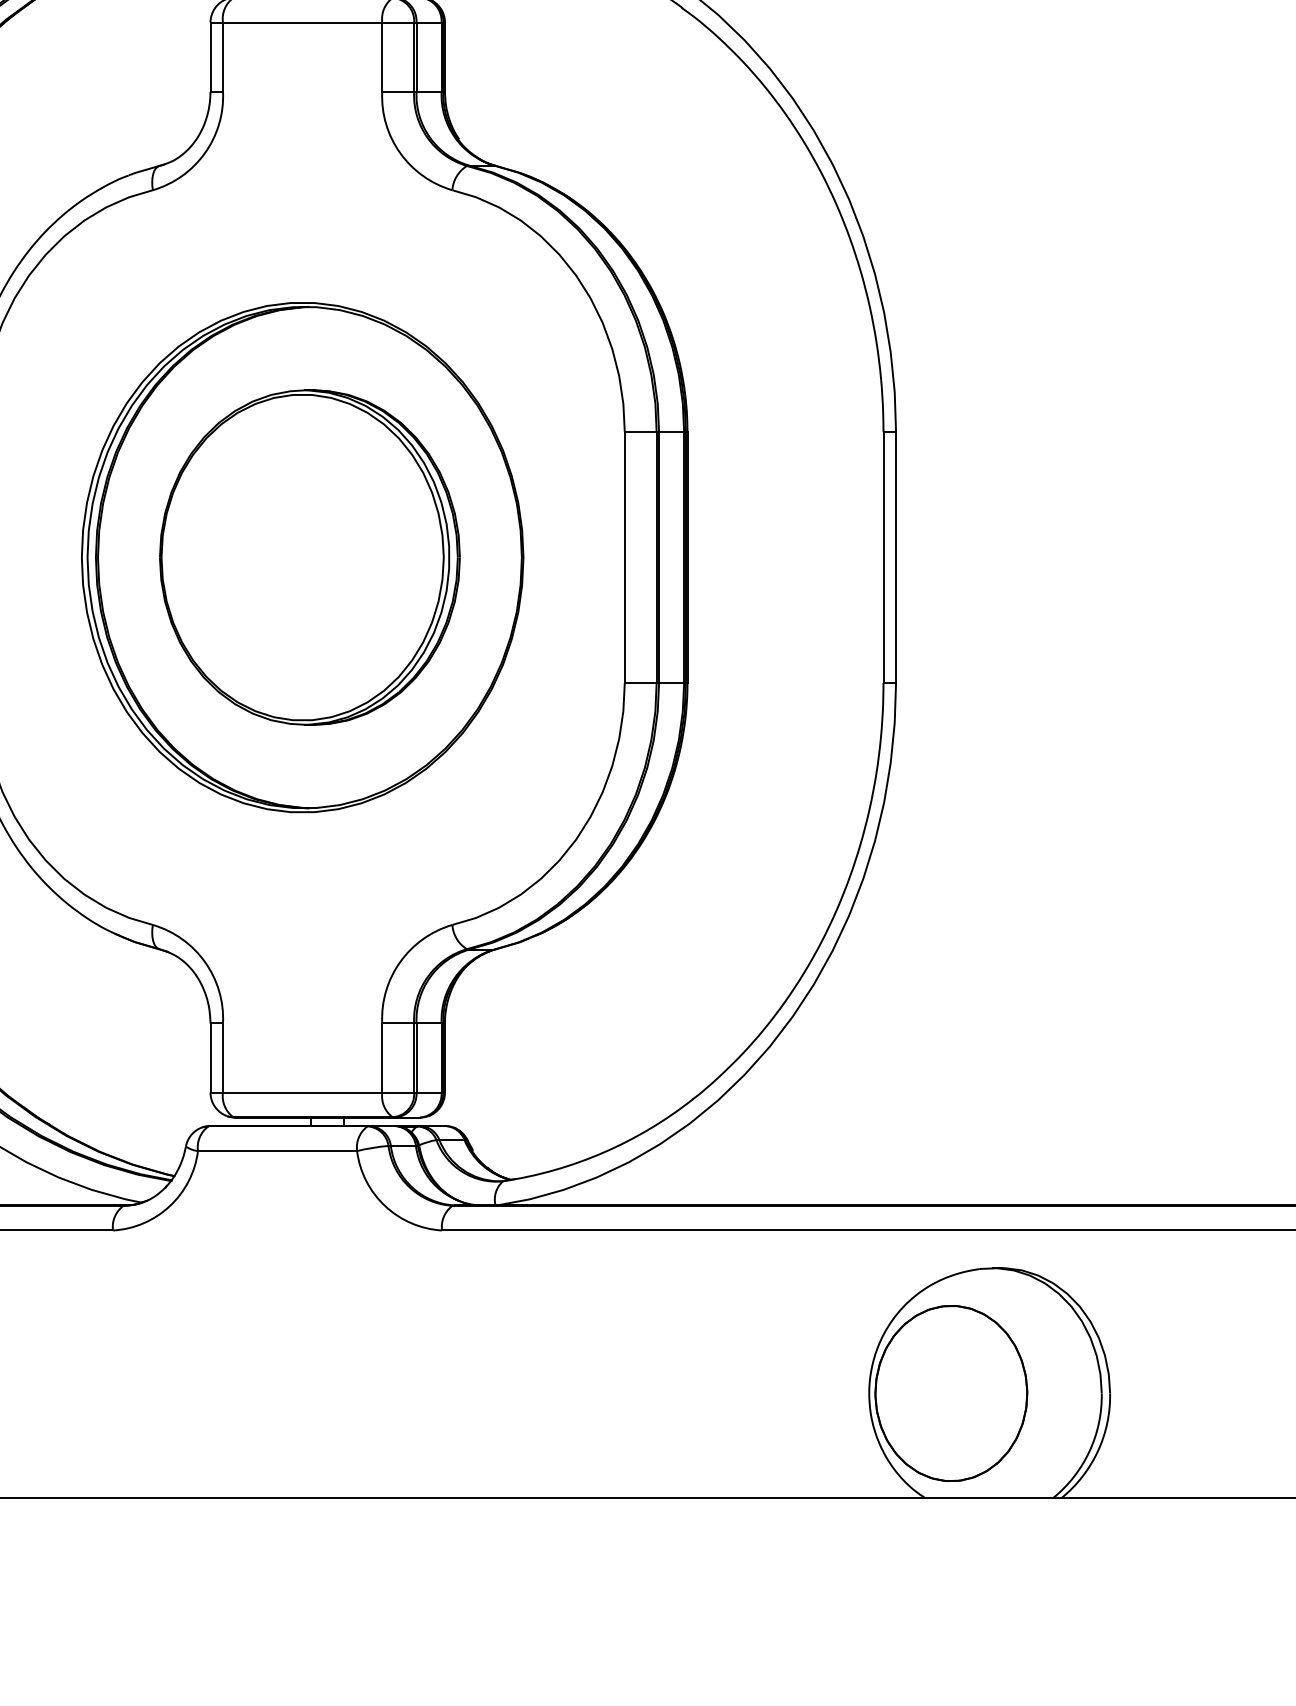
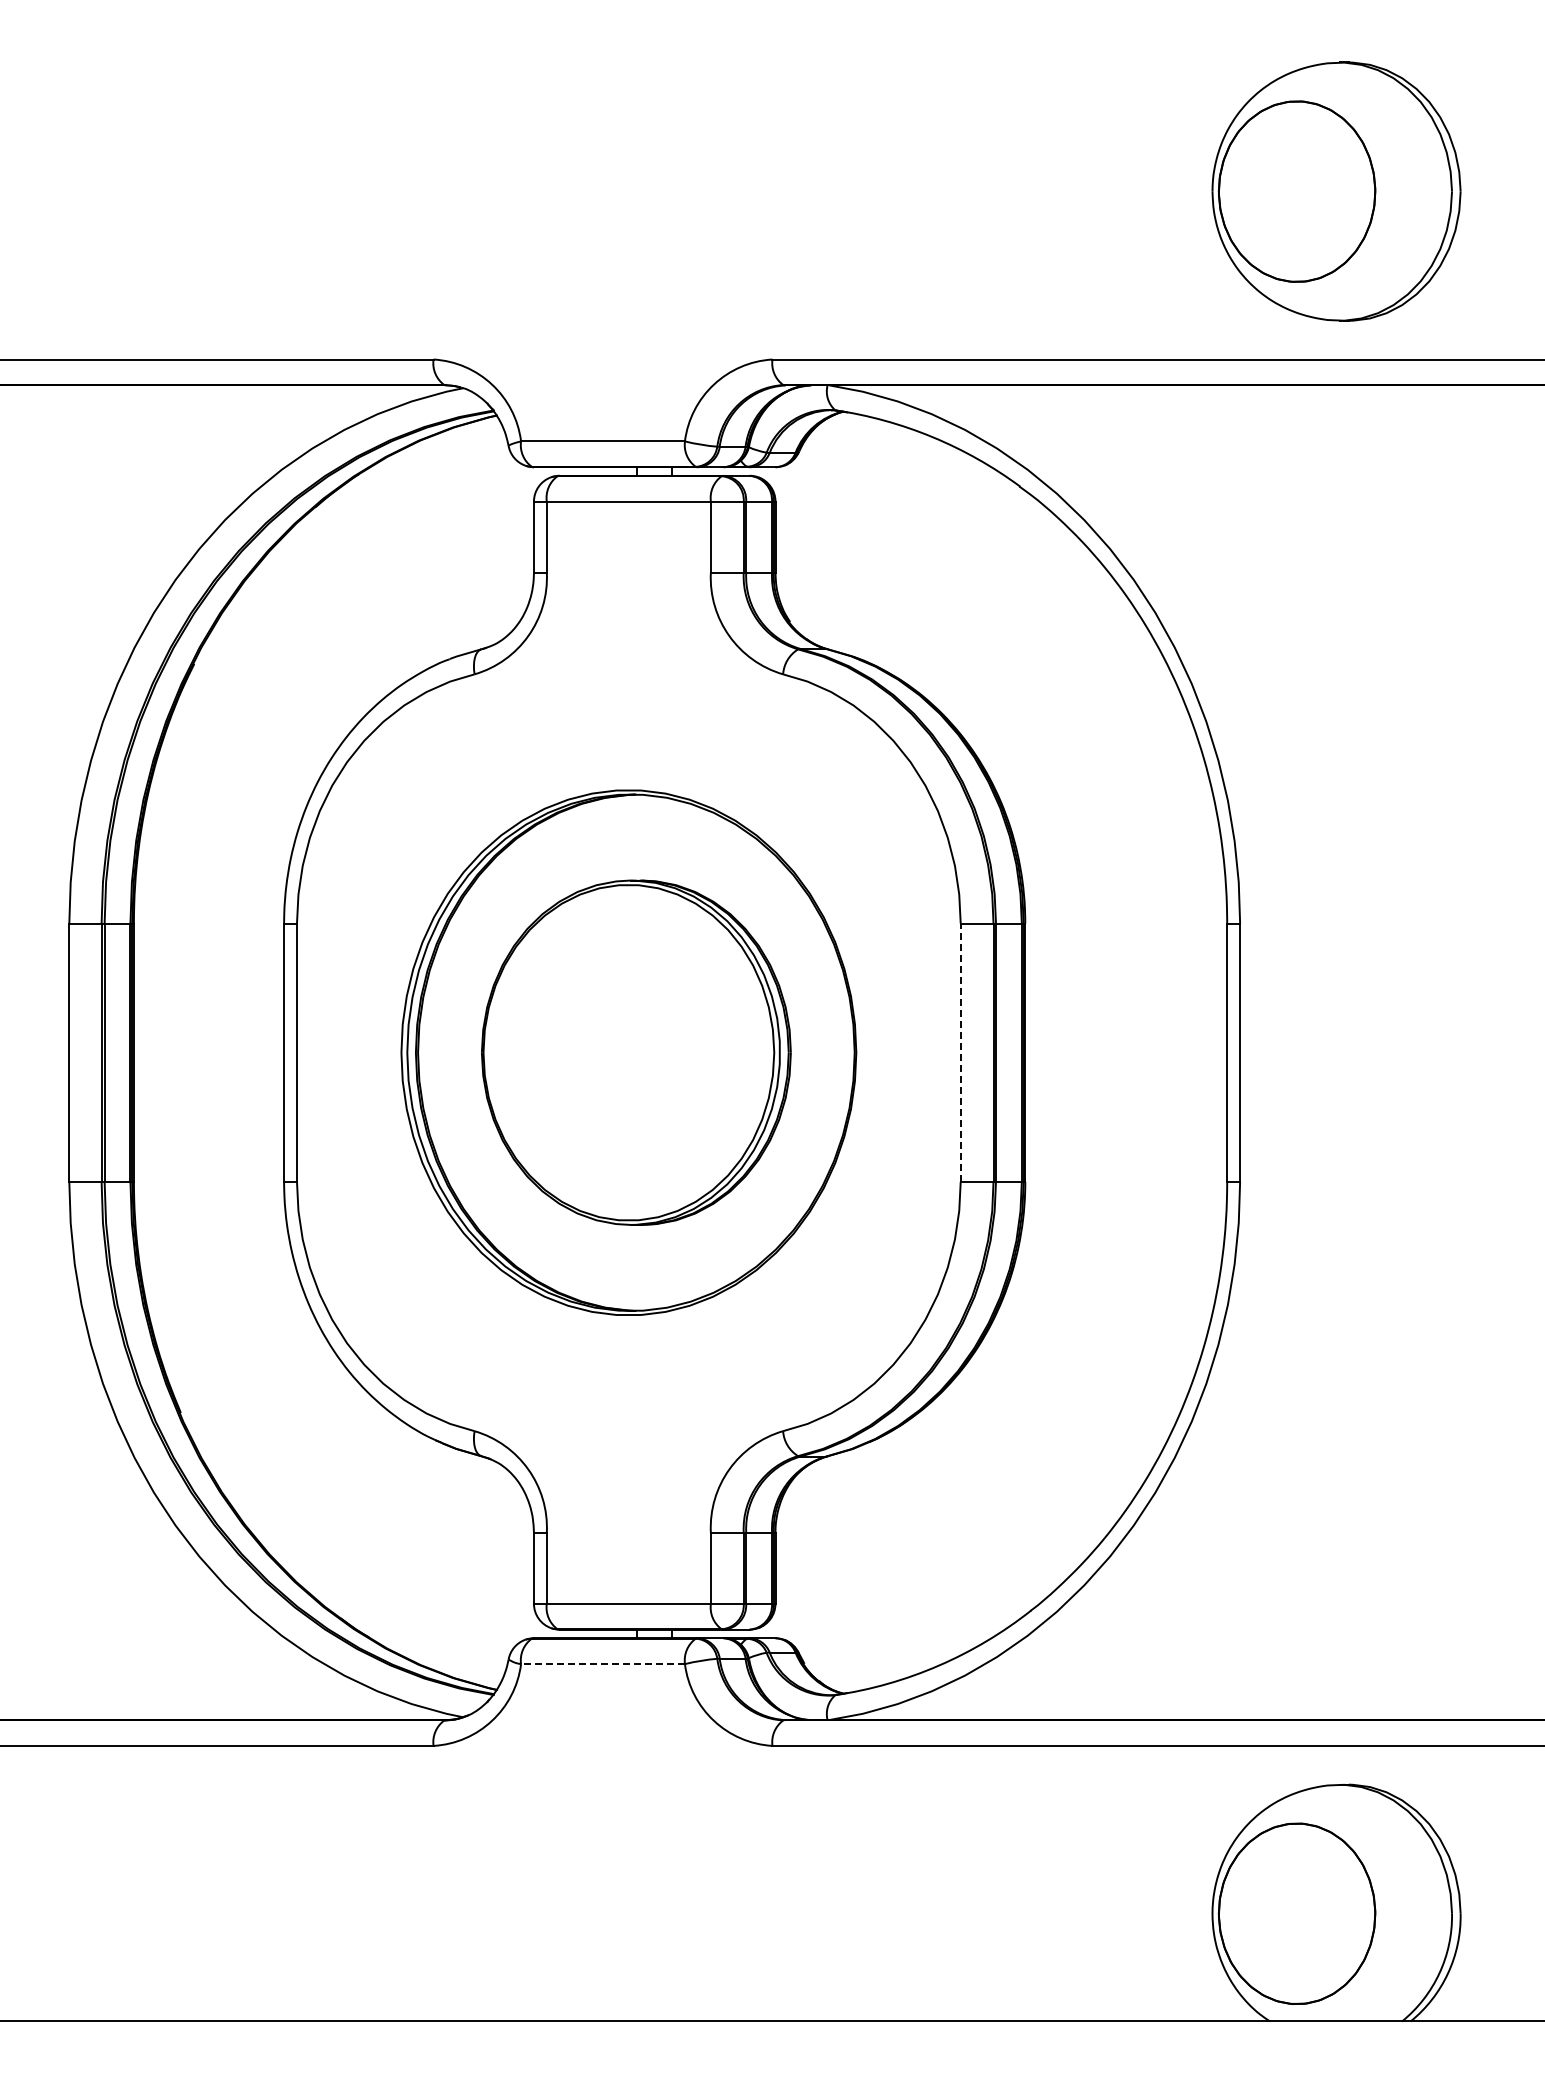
line: (624, 557) -> (960, 1052), solid -> dashed
line: (278, 1151) -> (603, 1664), solid -> dashed

